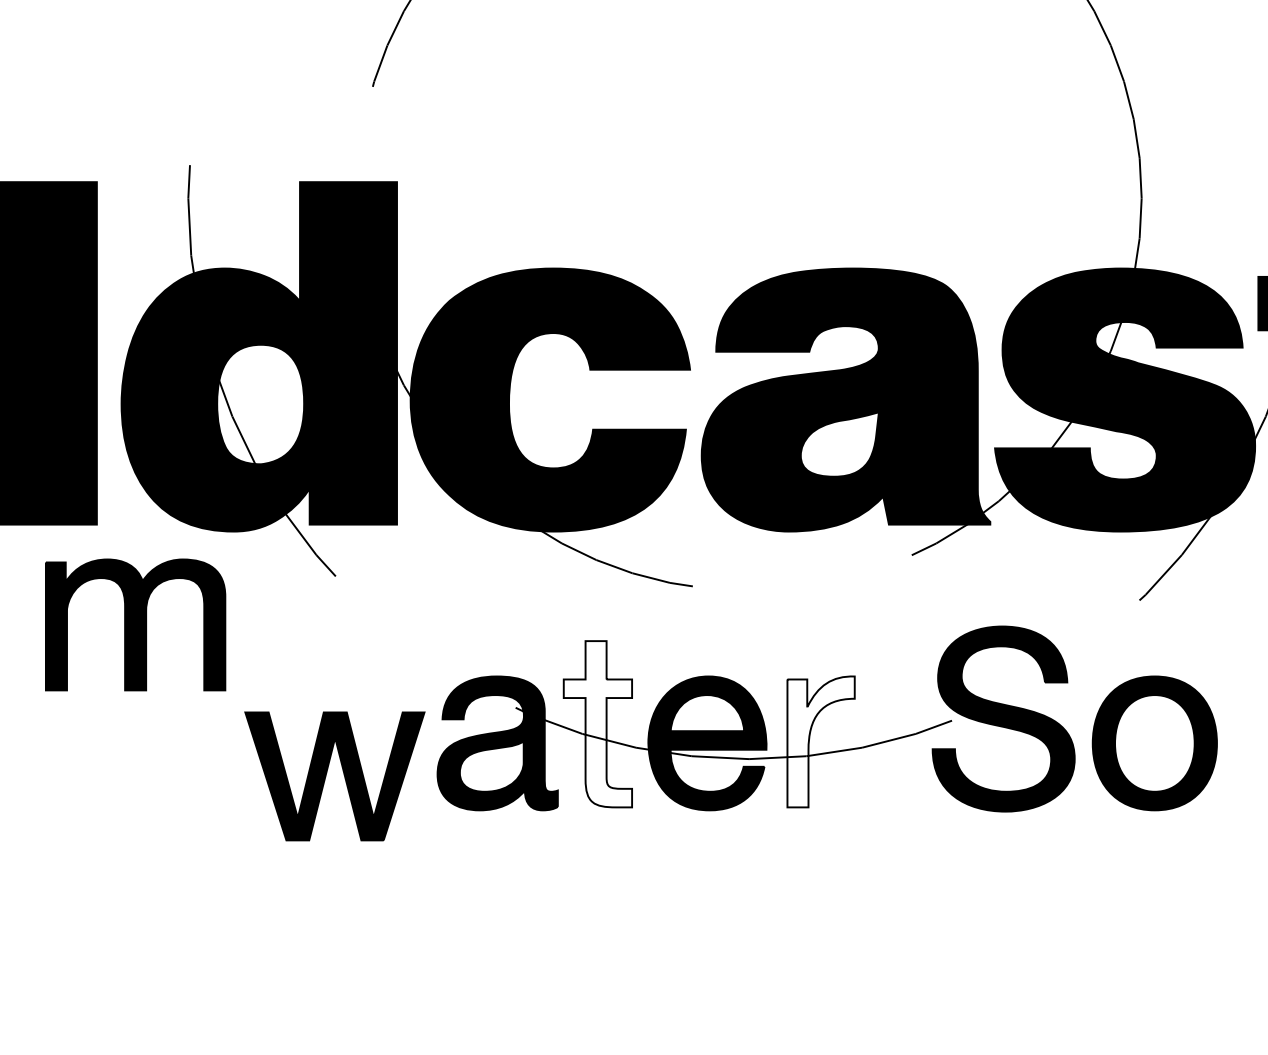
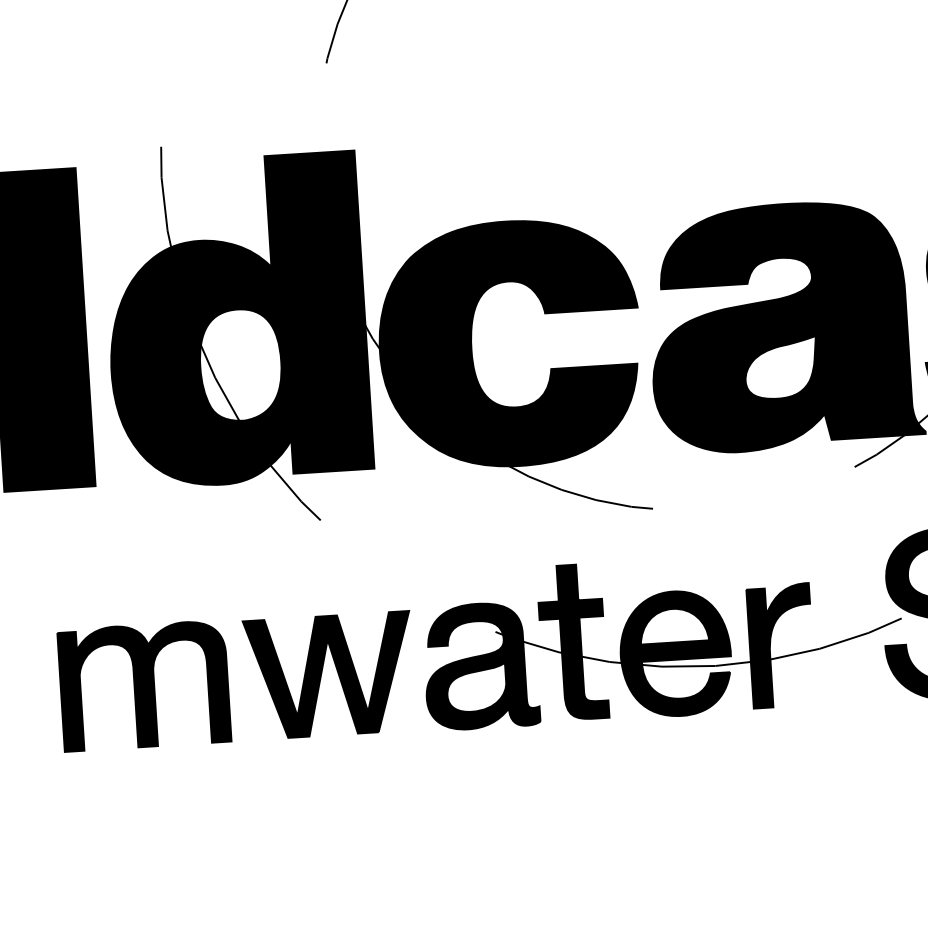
part: (135, 624) -> (144, 685), moved
fill: (597, 724) -> (572, 642), added
fill: (820, 741) -> (780, 645), added
part: (327, 773) -> (322, 673), moved

